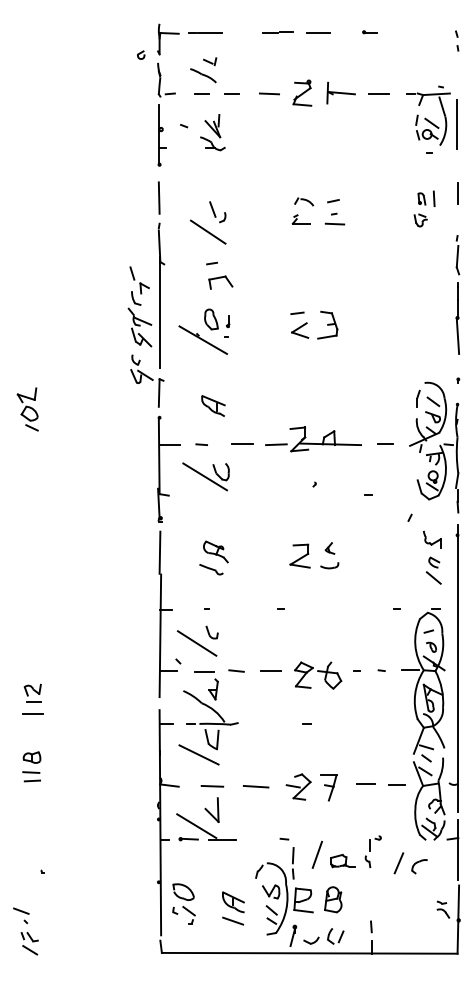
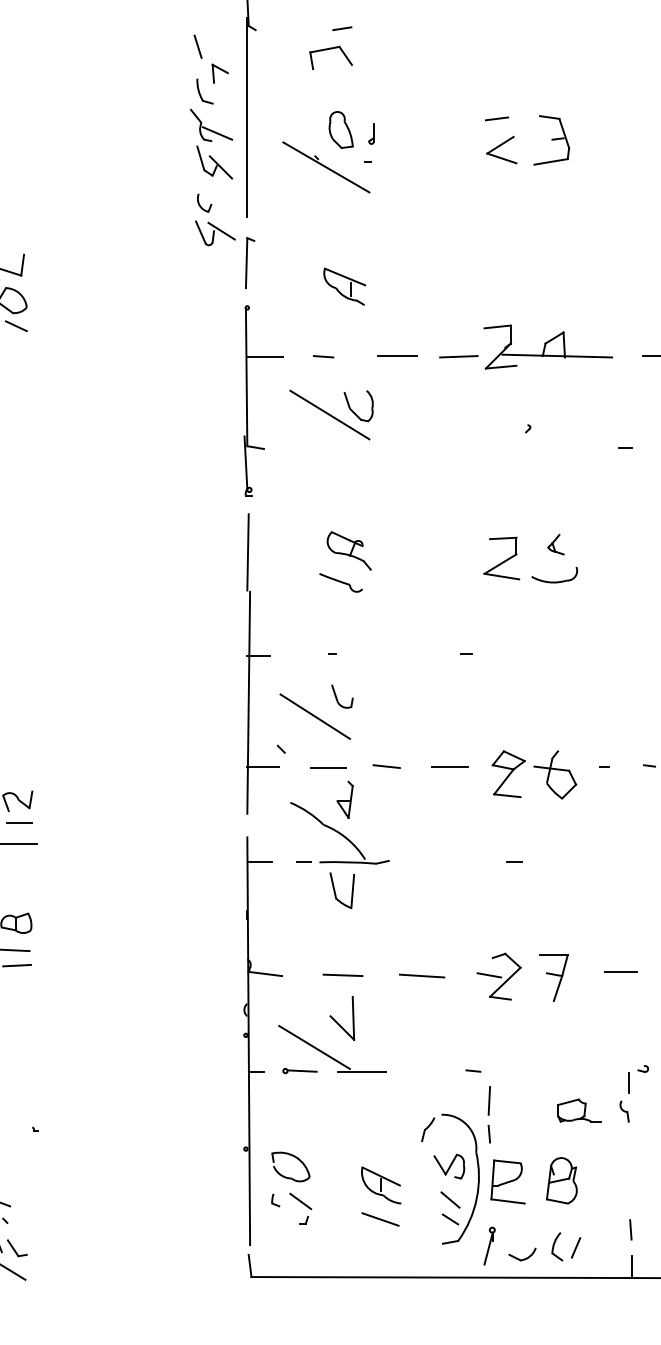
part: (220, 282) -> (330, 57), moved
part: (329, 565) -> (554, 575), size x1.4
line: (198, 754) -> (317, 917), removed
line: (316, 854) -> (531, 1098), removed

